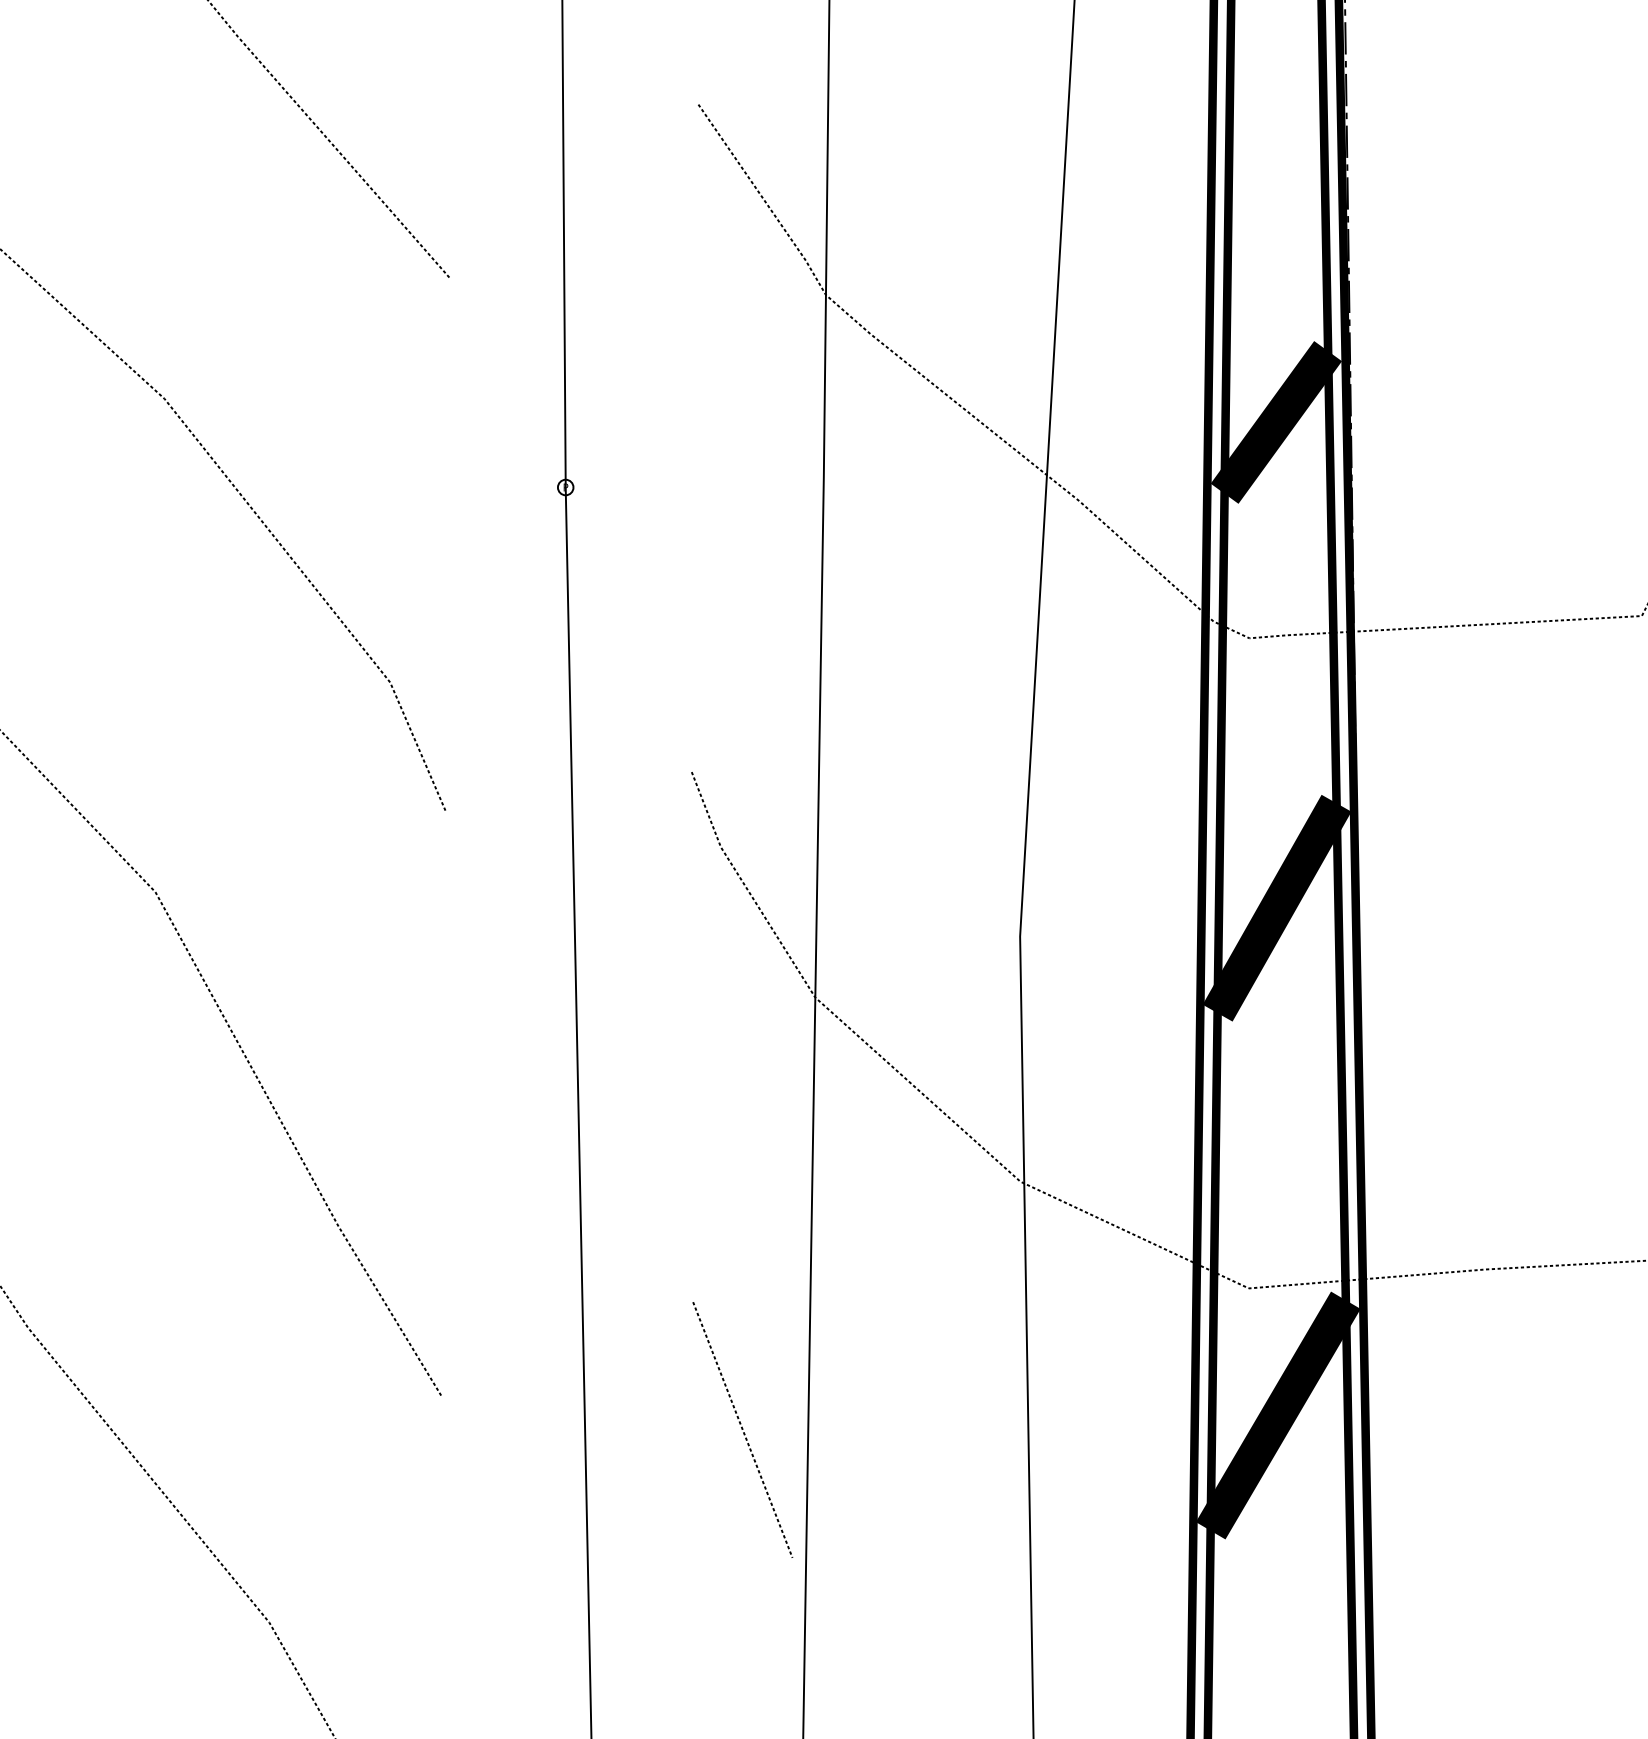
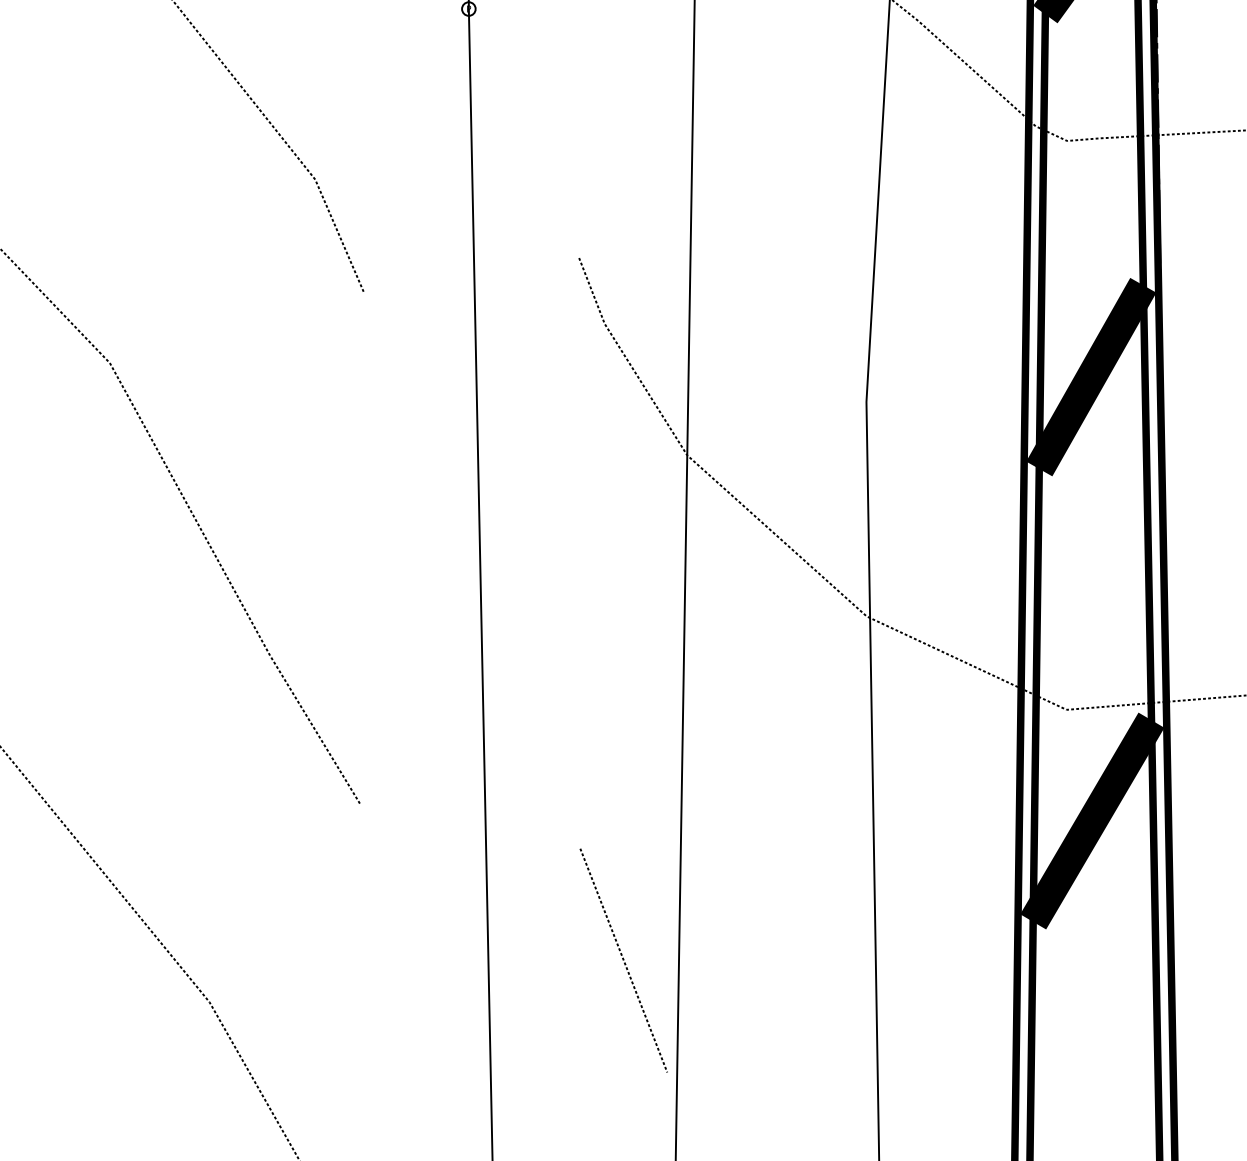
line: (742, 1429) -> (623, 960), moved

